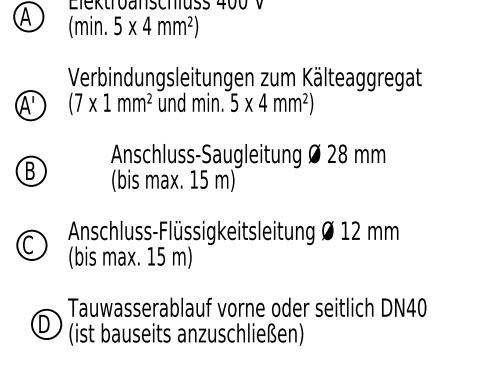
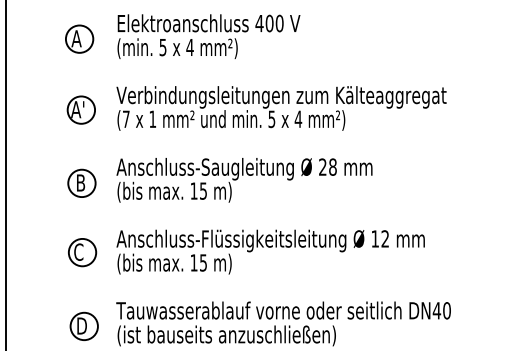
part: (29, 104) -> (80, 109), moved
text: (248, 168) -> (244, 180), moved
part: (45, 323) -> (83, 325), moved

